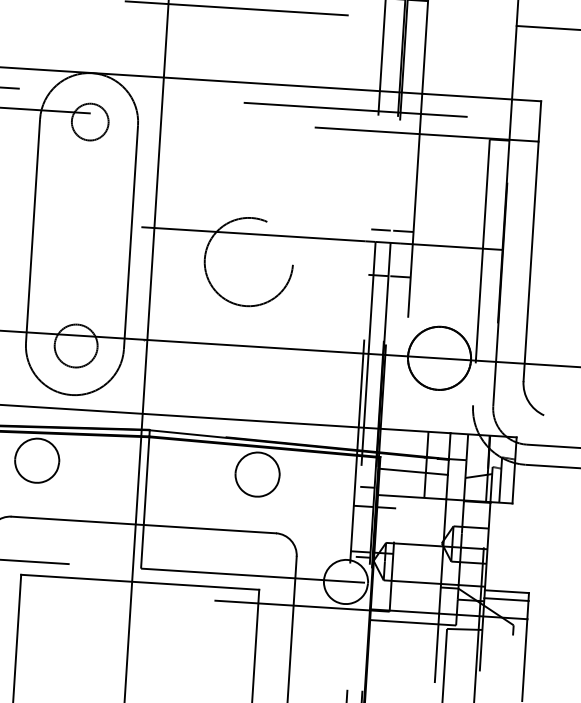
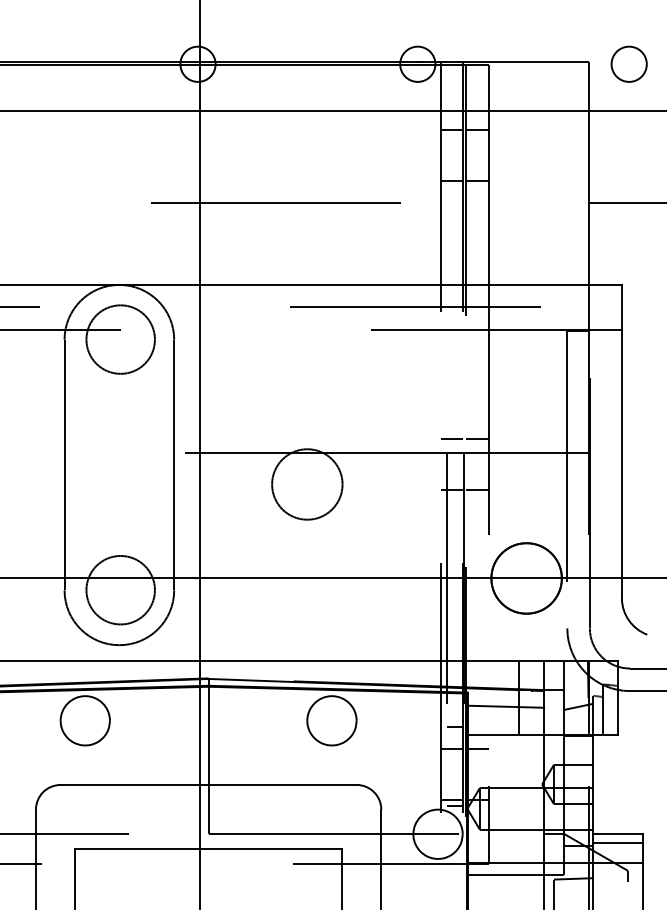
circle: (90, 122) -> (120, 339), size x1.67
circle: (249, 262) -> (307, 484), size x0.71
circle: (76, 345) -> (120, 589), size x1.43

